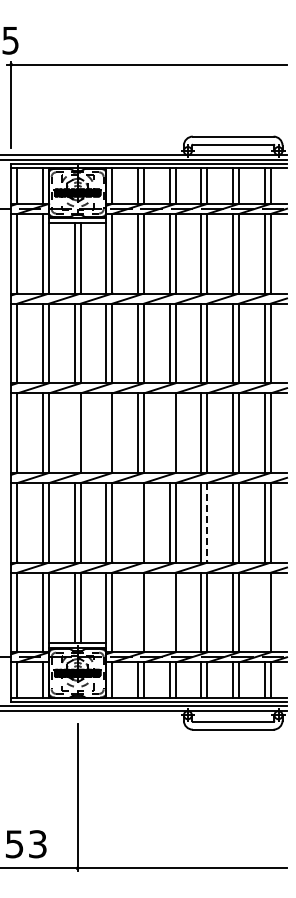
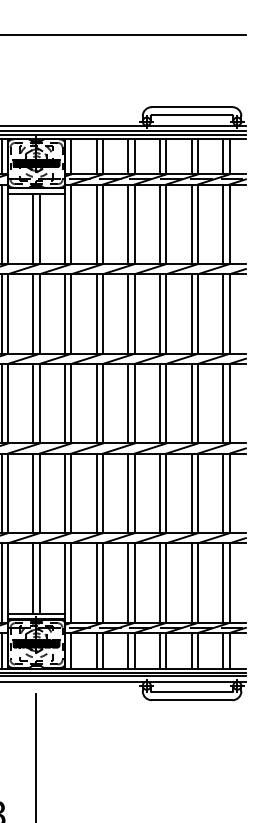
line: (74, 432) -> (33, 403), added
line: (106, 432) -> (65, 403), added
line: (169, 432) -> (128, 403), added
line: (137, 522) -> (96, 493), added
line: (207, 522) -> (166, 493), dashed -> solid
line: (137, 612) -> (96, 583), added
line: (169, 612) -> (128, 583), added
line: (264, 612) -> (223, 583), added

